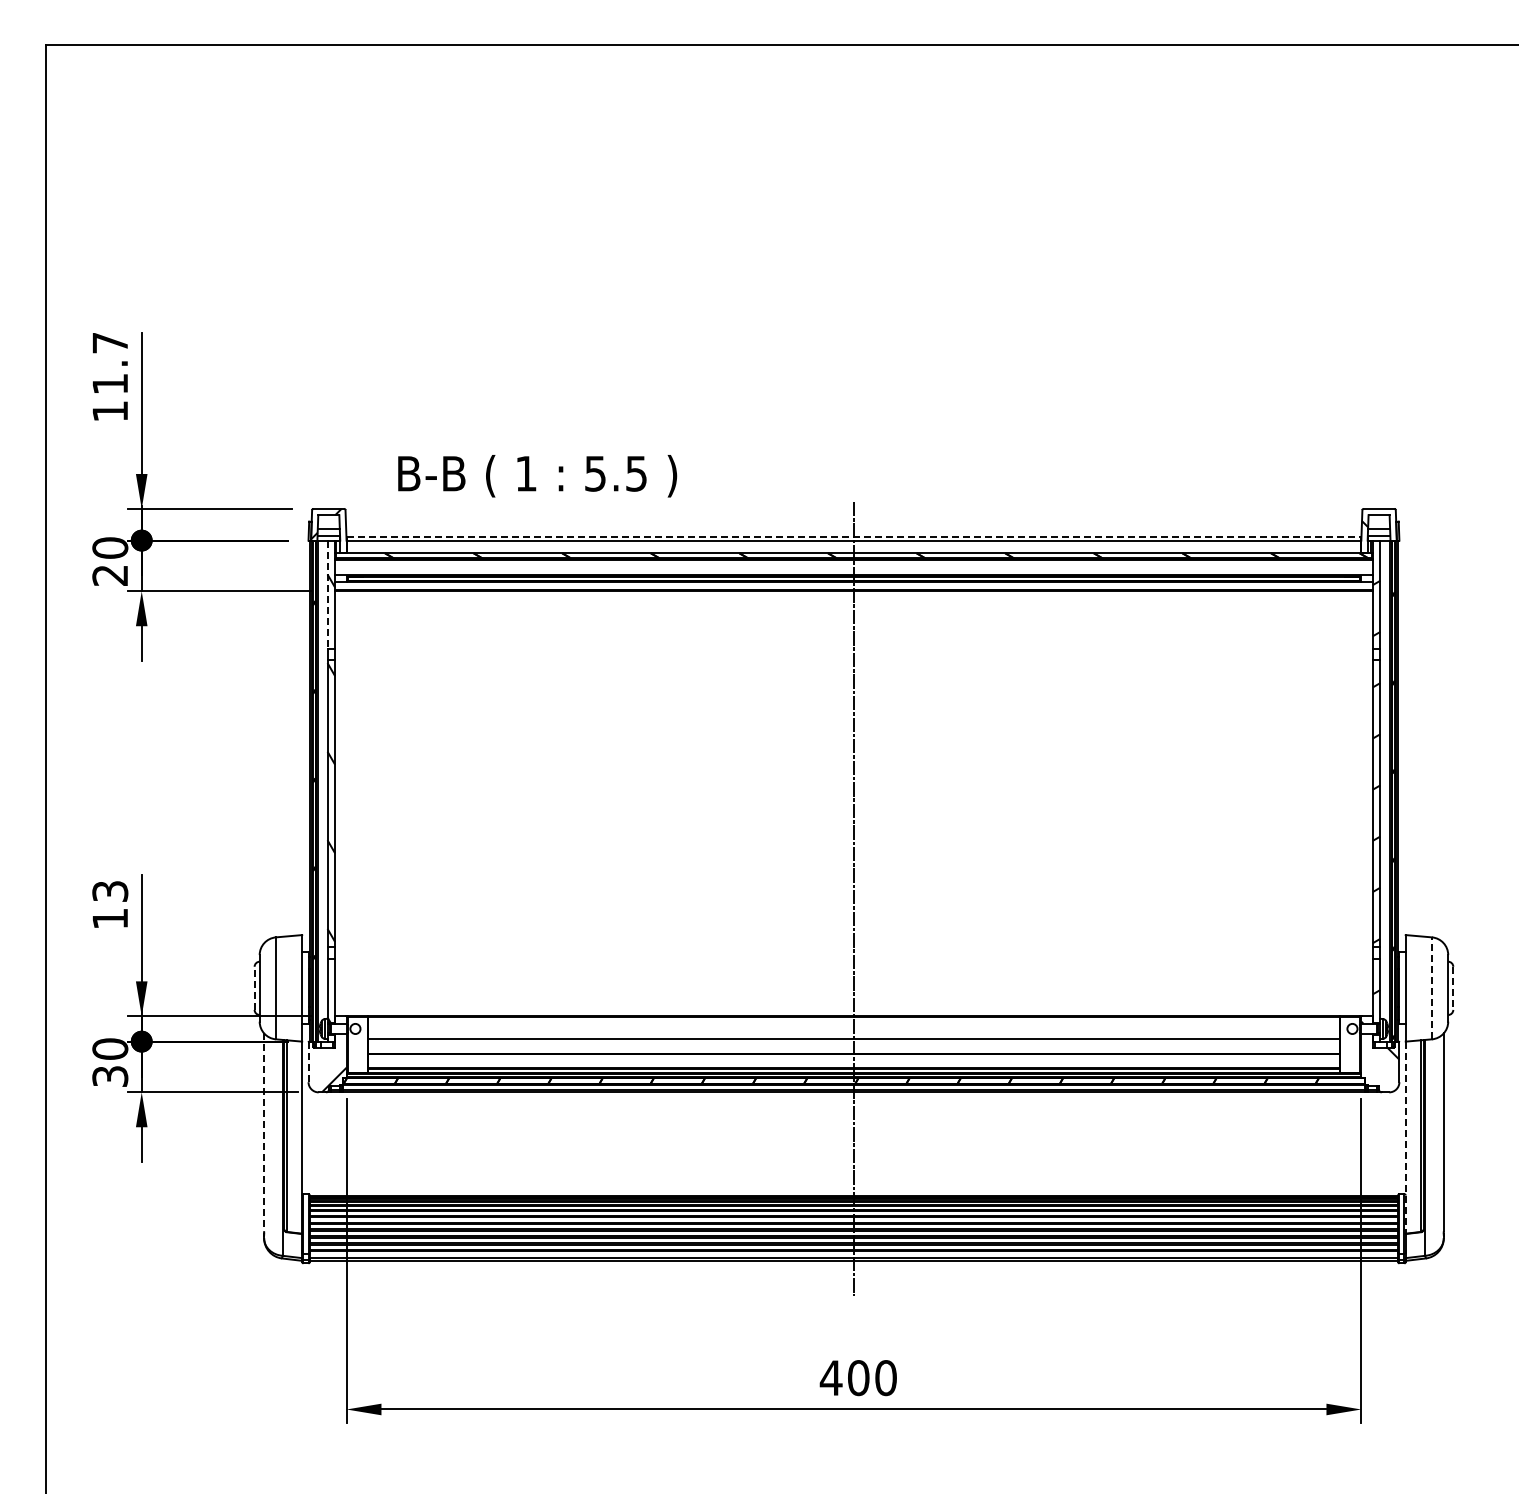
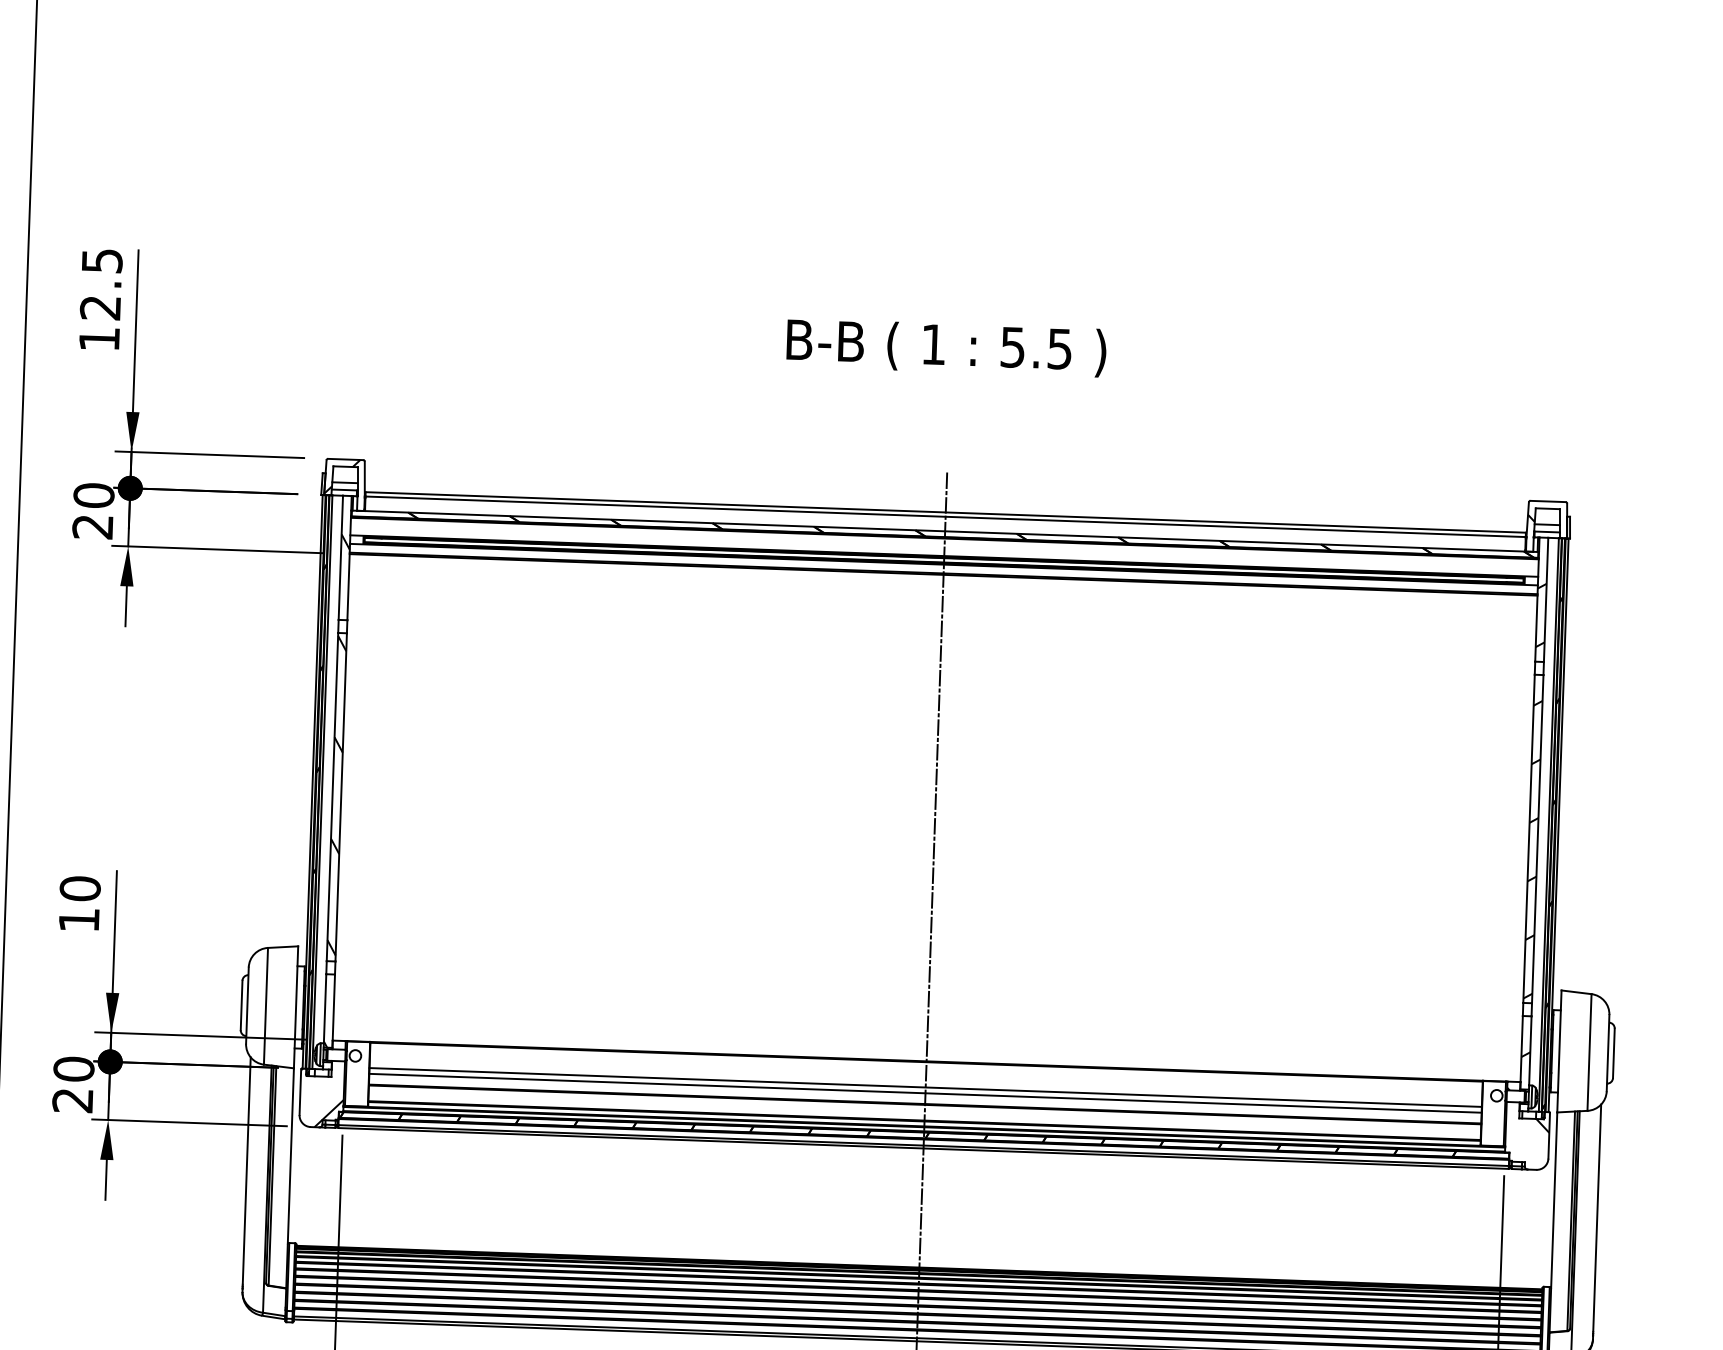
text: (110, 363) -> (101, 284), 11.7 -> 12.5
text: (537, 476) -> (946, 348), moved
line: (853, 536) -> (945, 512), dashed -> solid
line: (327, 595) -> (340, 558), dashed -> solid
text: (110, 891) -> (80, 888), 13 -> 10
line: (254, 988) -> (241, 1005), dashed -> solid
line: (1432, 988) -> (1590, 1052), dashed -> solid
line: (1453, 988) -> (1614, 1053), dashed -> solid
line: (853, 1044) -> (924, 1093), added
line: (308, 1062) -> (300, 1092), dashed -> solid
text: (110, 1076) -> (73, 1100), 30 -> 20
line: (264, 1132) -> (247, 1170), dashed -> solid
line: (1405, 1138) -> (1553, 1223), dashed -> solid

